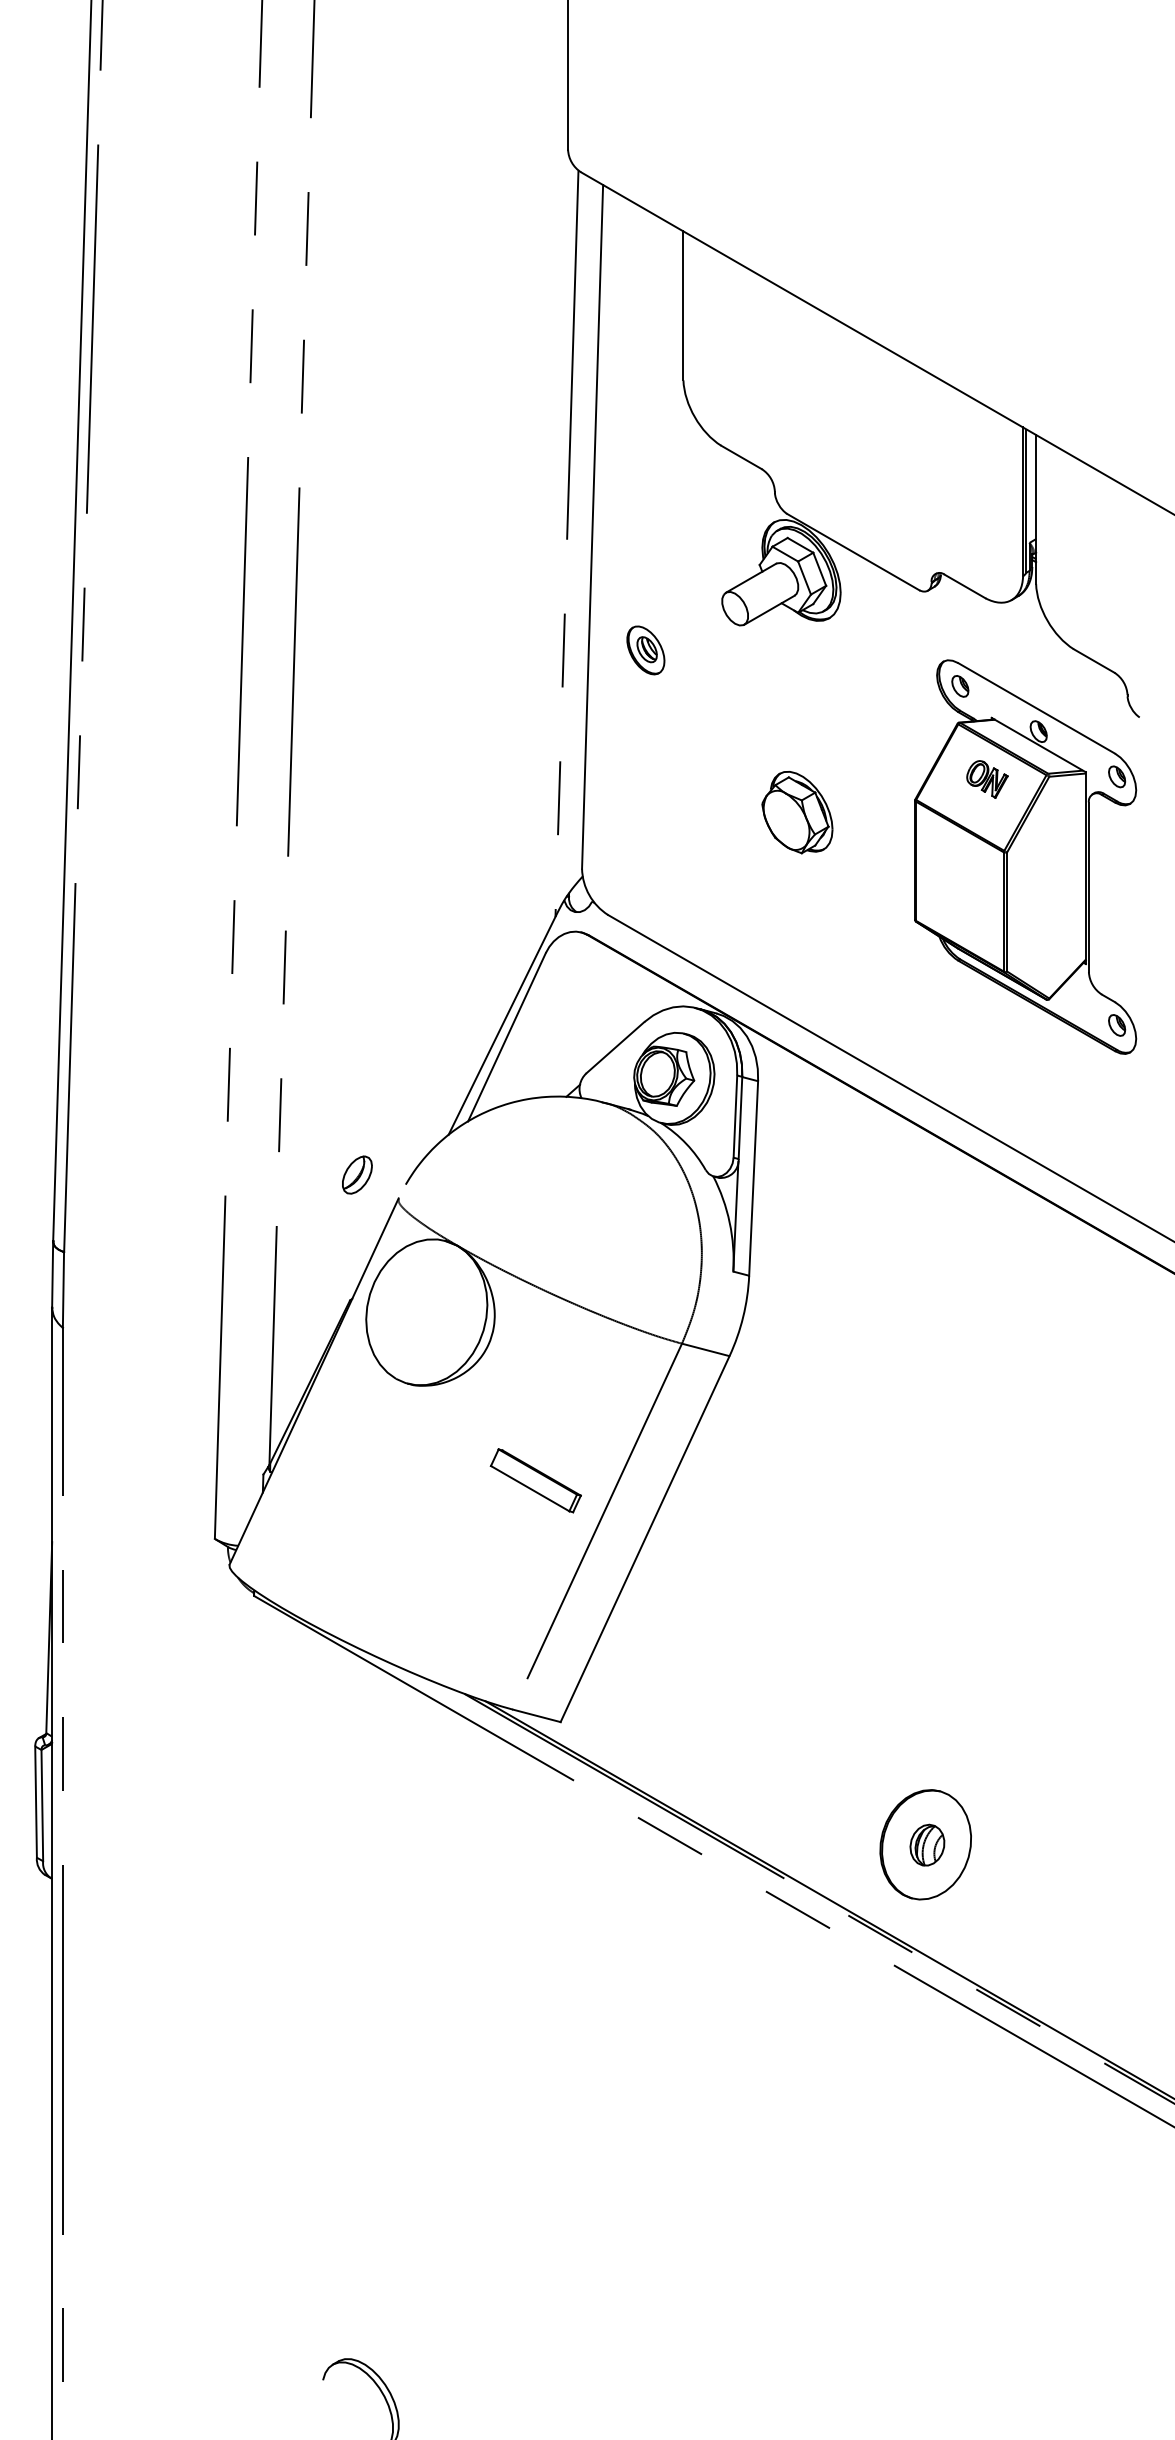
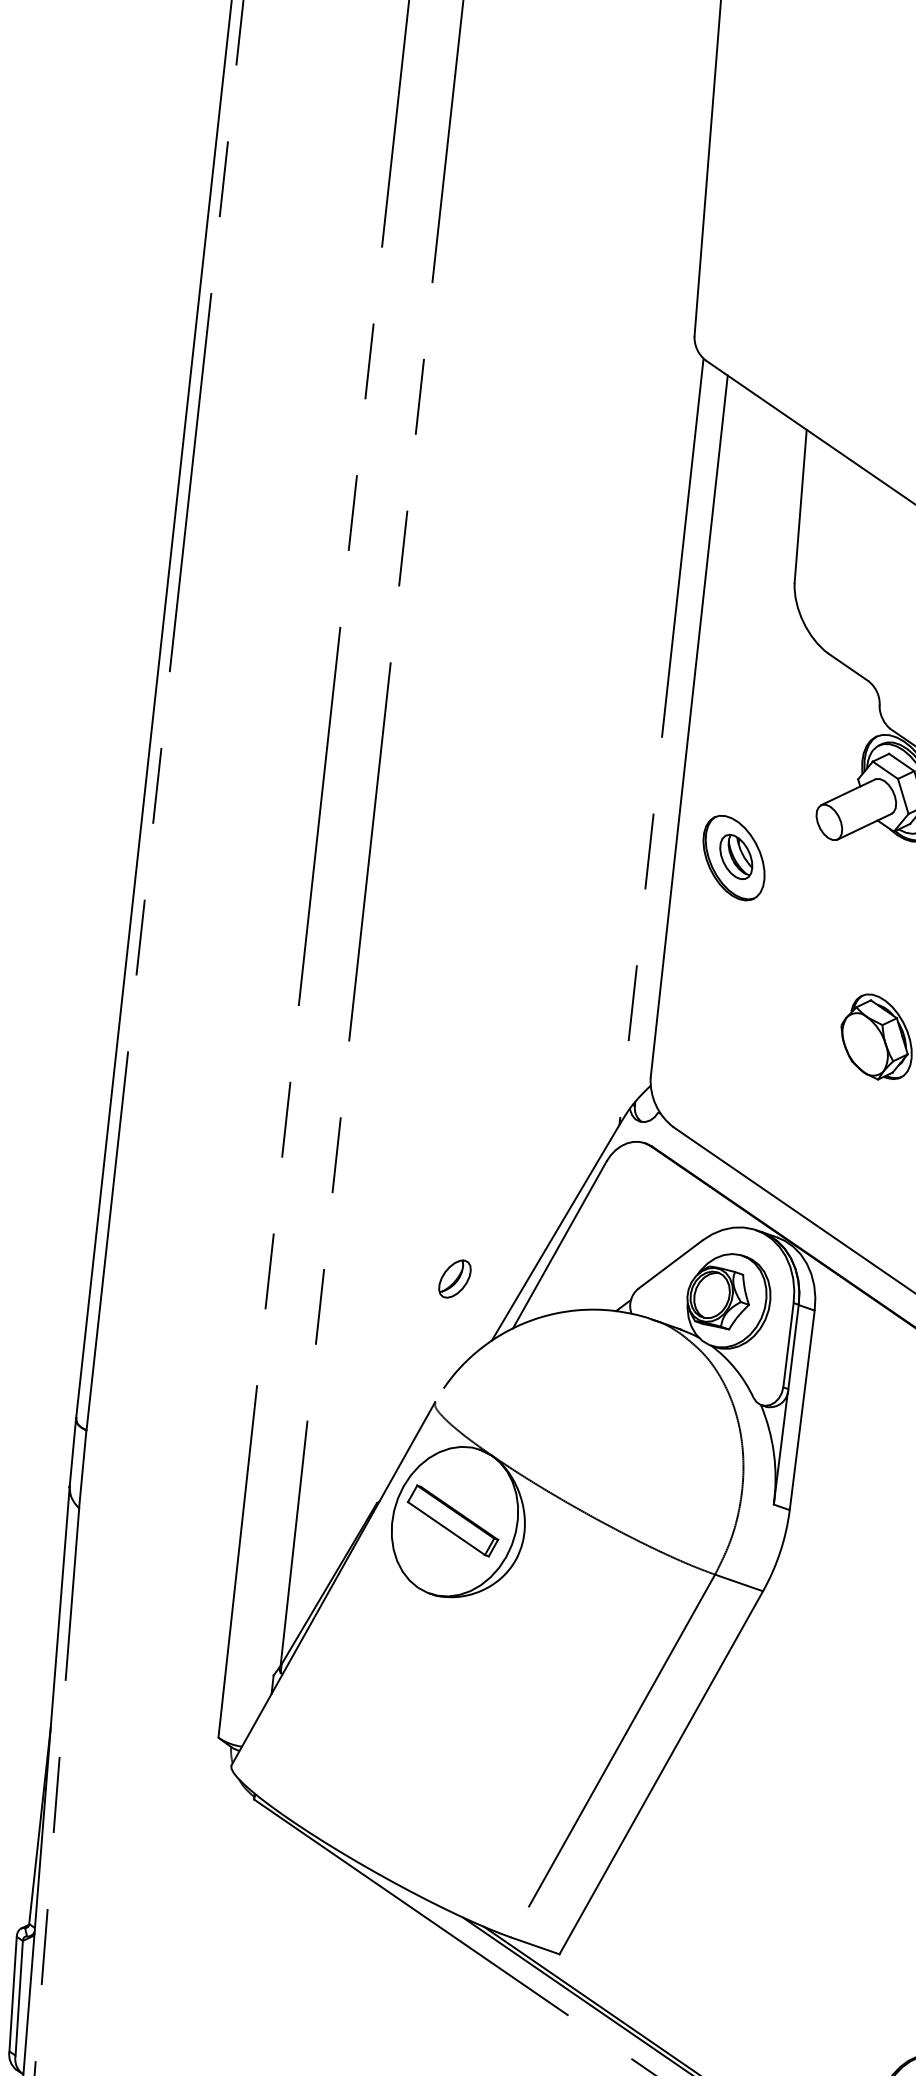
part: (645, 650) -> (733, 858), size x1.67
part: (357, 1174) -> (455, 1278), moved
part: (535, 1480) -> (452, 1520), moved

